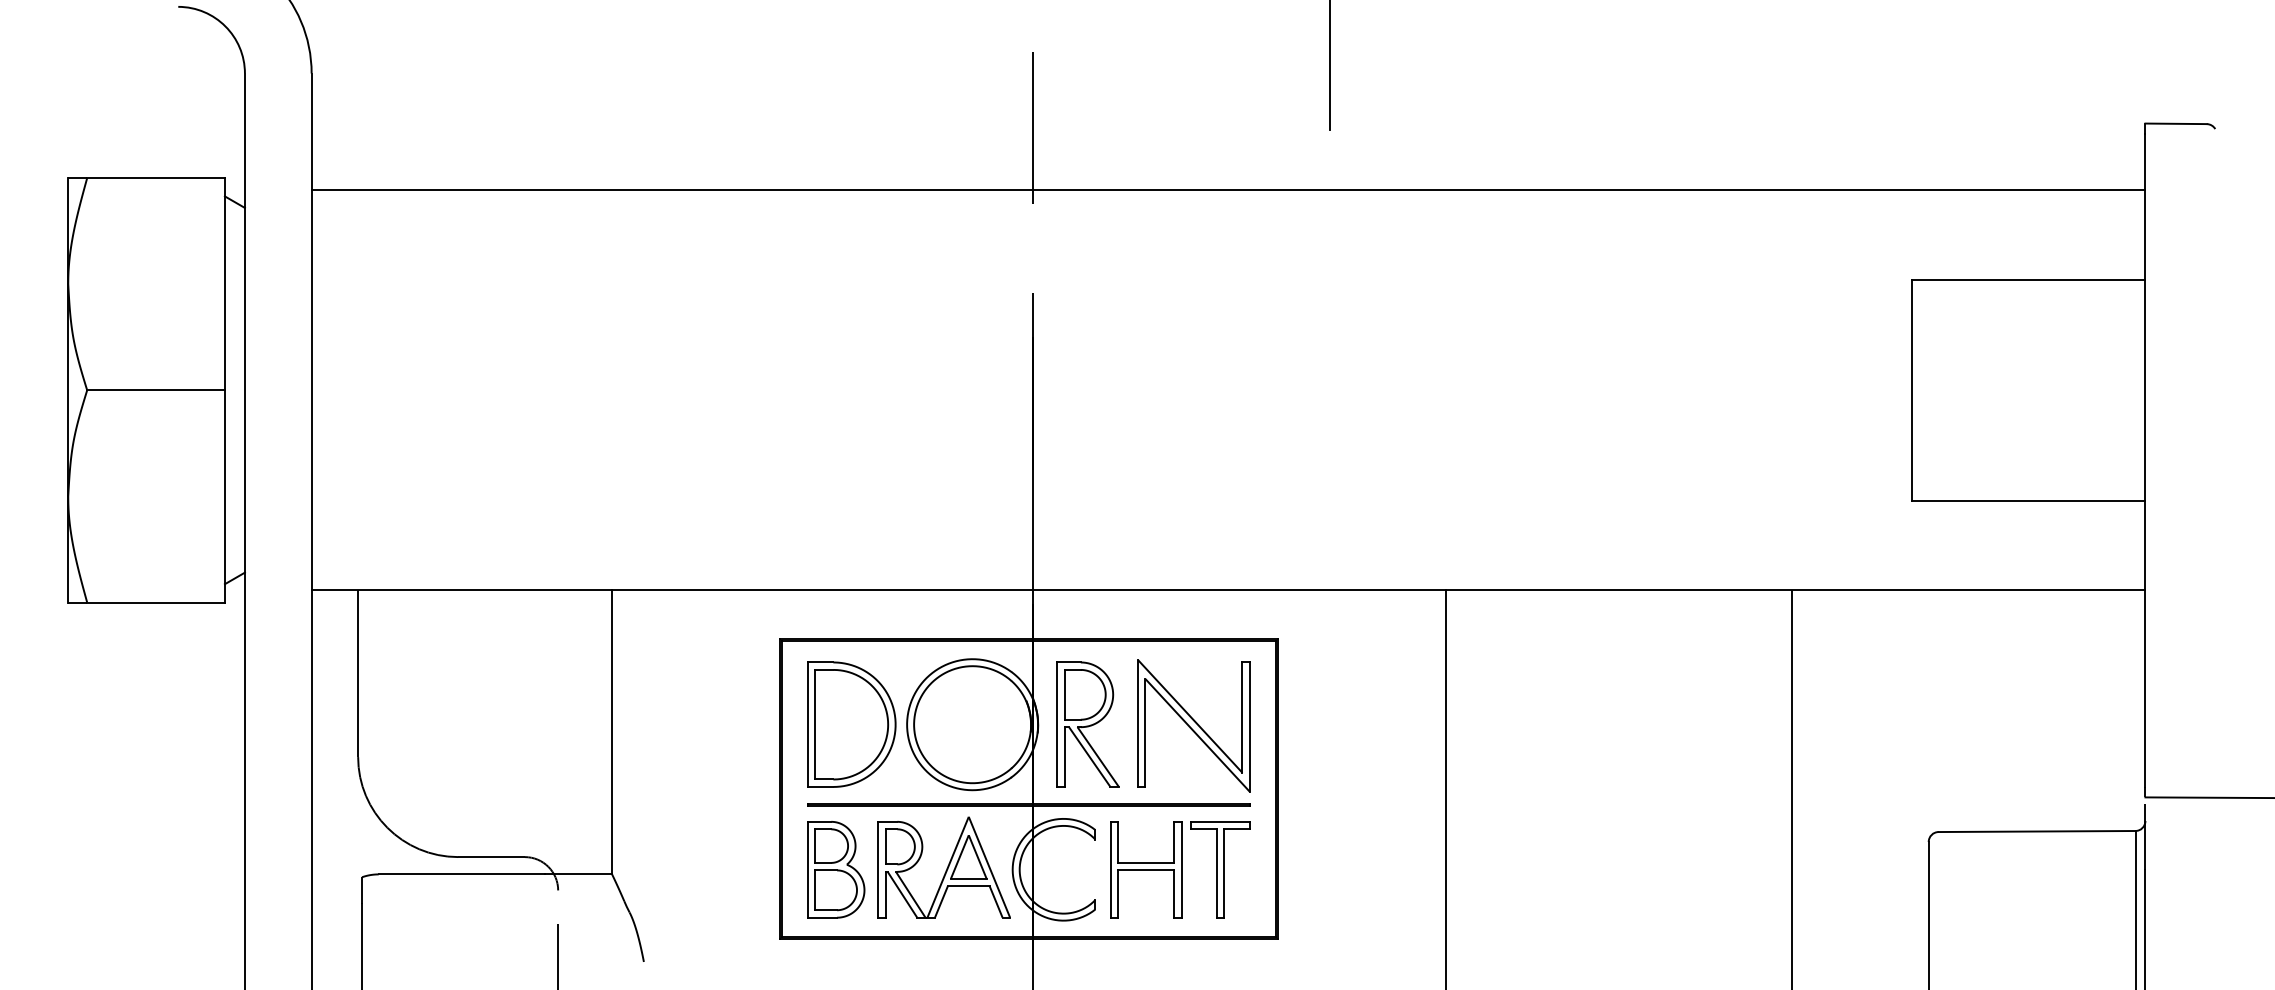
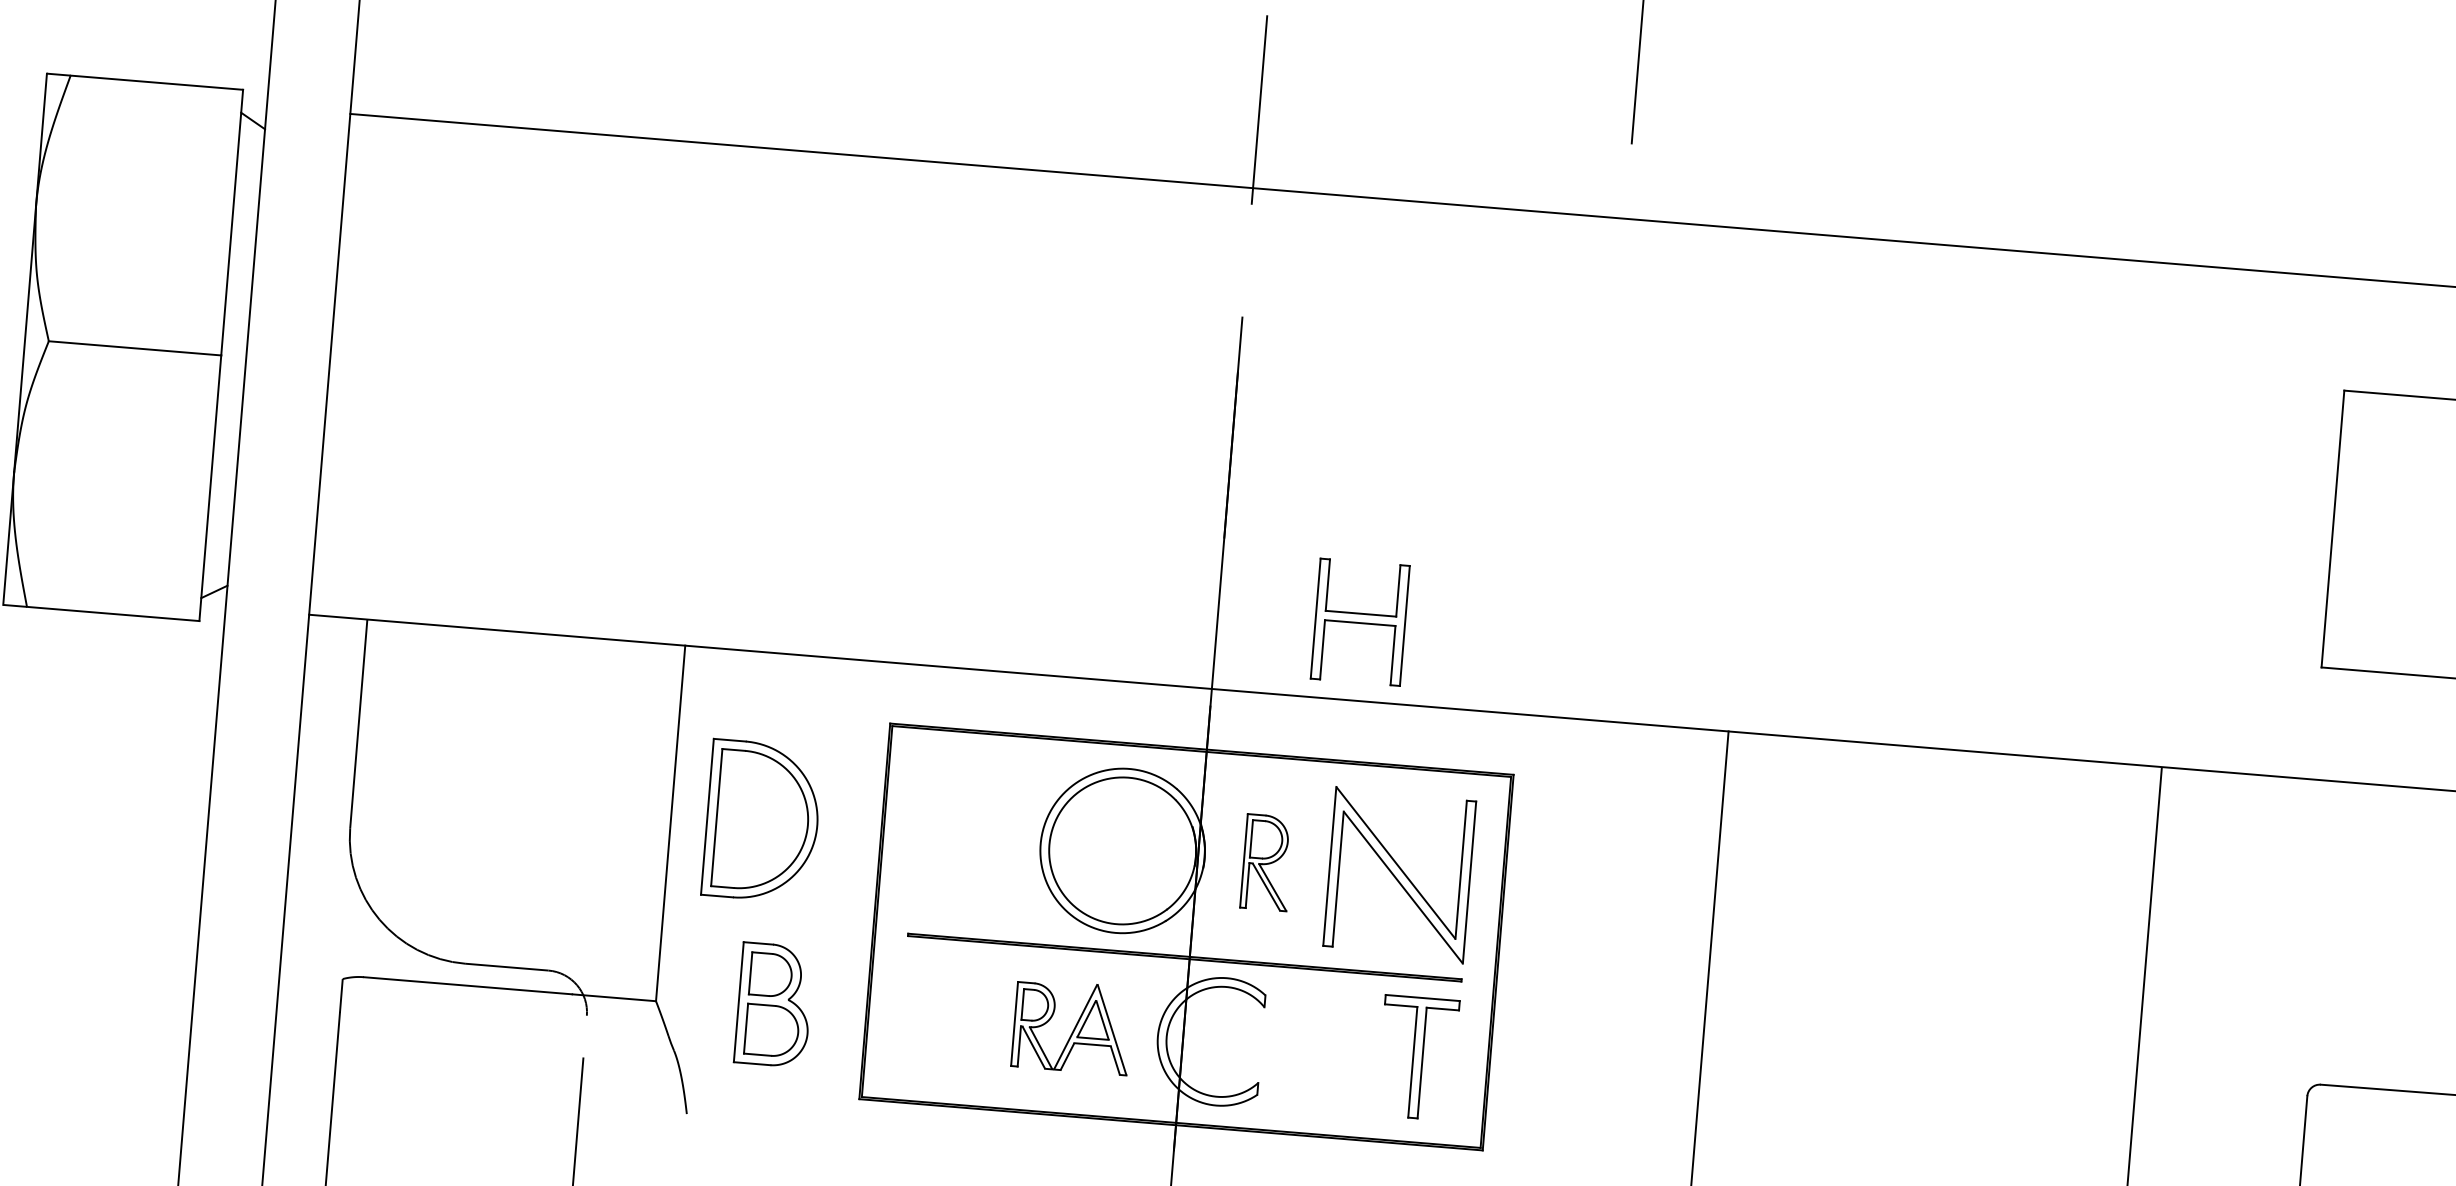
part: (851, 724) -> (762, 821), moved
part: (1087, 724) -> (1266, 862), size x0.6
part: (943, 867) -> (1071, 1026), size x0.7
part: (836, 869) -> (774, 1004), moved
part: (1146, 869) -> (1360, 621), moved

